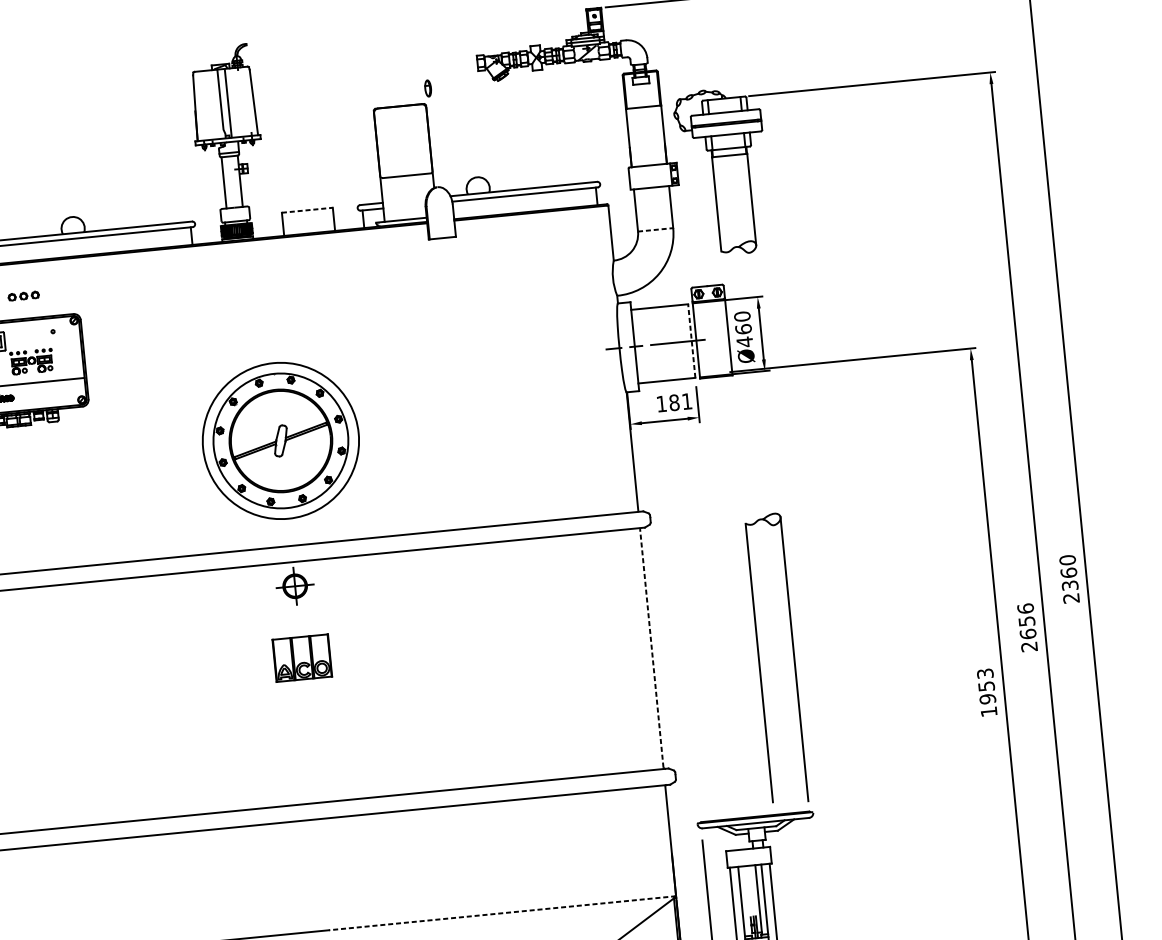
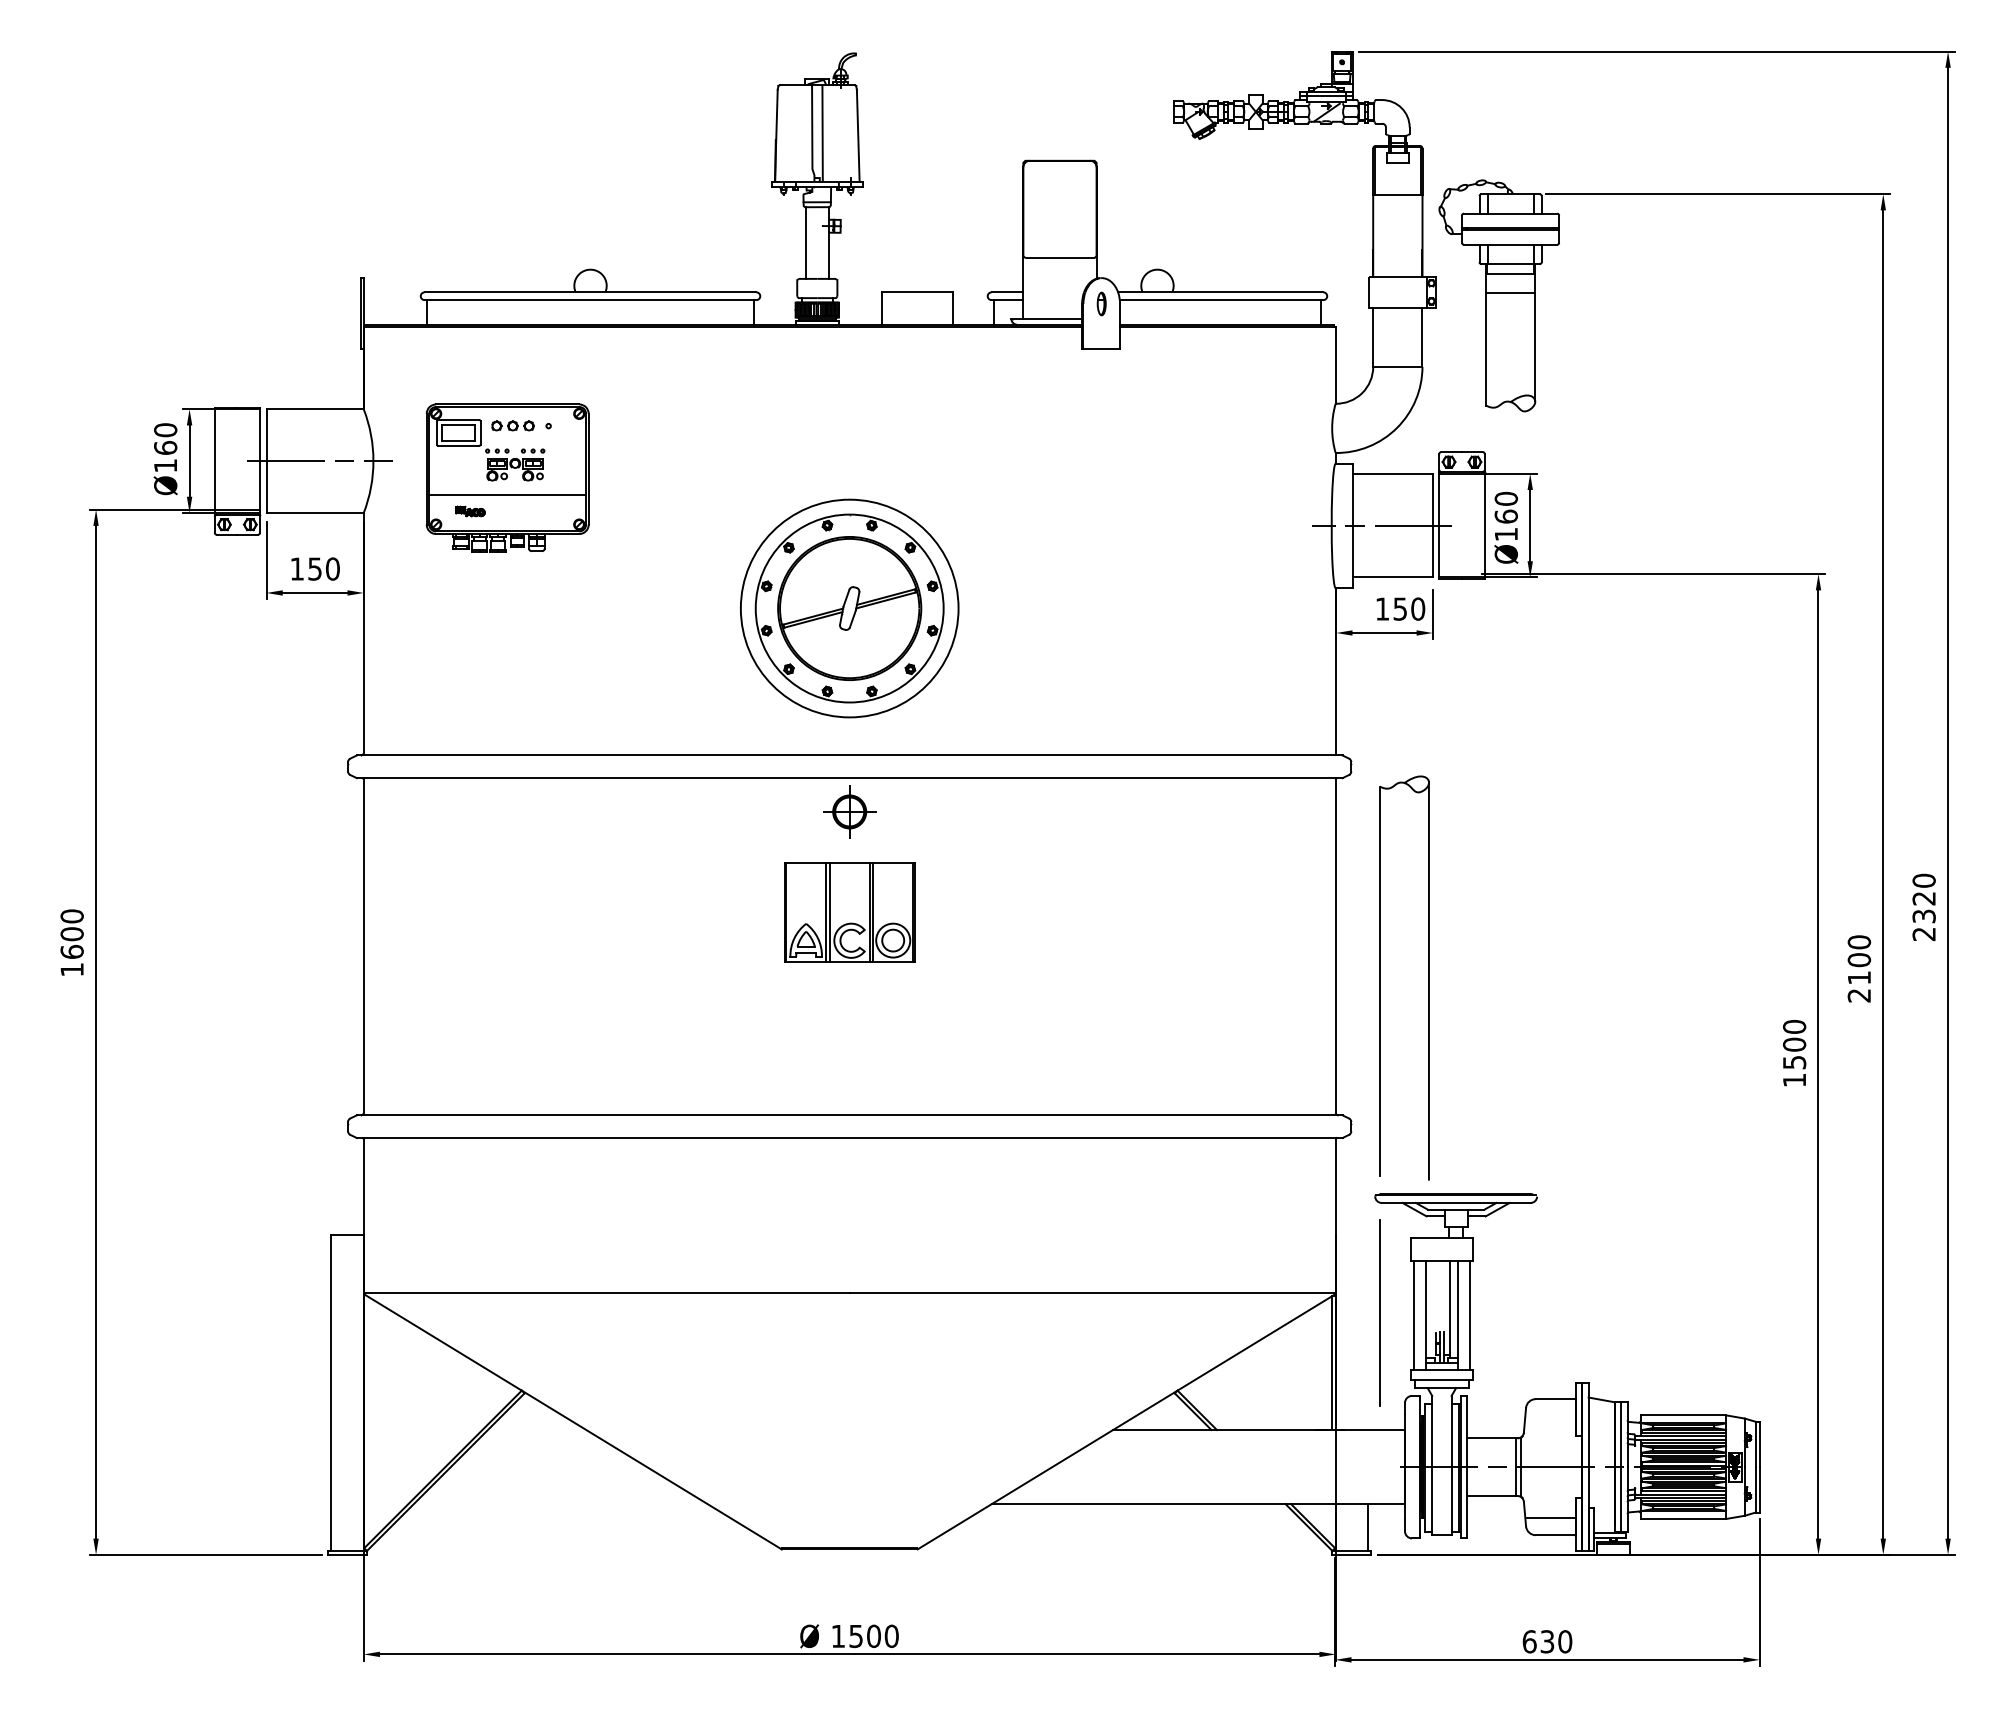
part: (427, 88) -> (1101, 303), moved
line: (730, 169) -> (1510, 293), added
line: (307, 210) -> (917, 292), dashed -> solid
line: (655, 229) -> (1397, 366), dashed -> solid
part: (23, 295) -> (512, 425), moved
line: (691, 340) -> (1432, 525), dashed -> solid
text: (745, 342) -> (1506, 534), Ø460 -> Ø160
text: (680, 401) -> (1409, 608), 181 -> 150
text: (1068, 572) -> (1923, 898), 2360 -> 2320
text: (1026, 620) -> (1859, 959), 2656 -> 2100
line: (651, 648) -> (1335, 946), dashed -> solid
part: (302, 658) -> (849, 912), size x1.67
part: (759, 660) -> (1380, 977), moved
text: (986, 686) -> (1794, 1044), 1953 -> 1500
line: (502, 913) -> (1092, 1293), dashed -> solid

